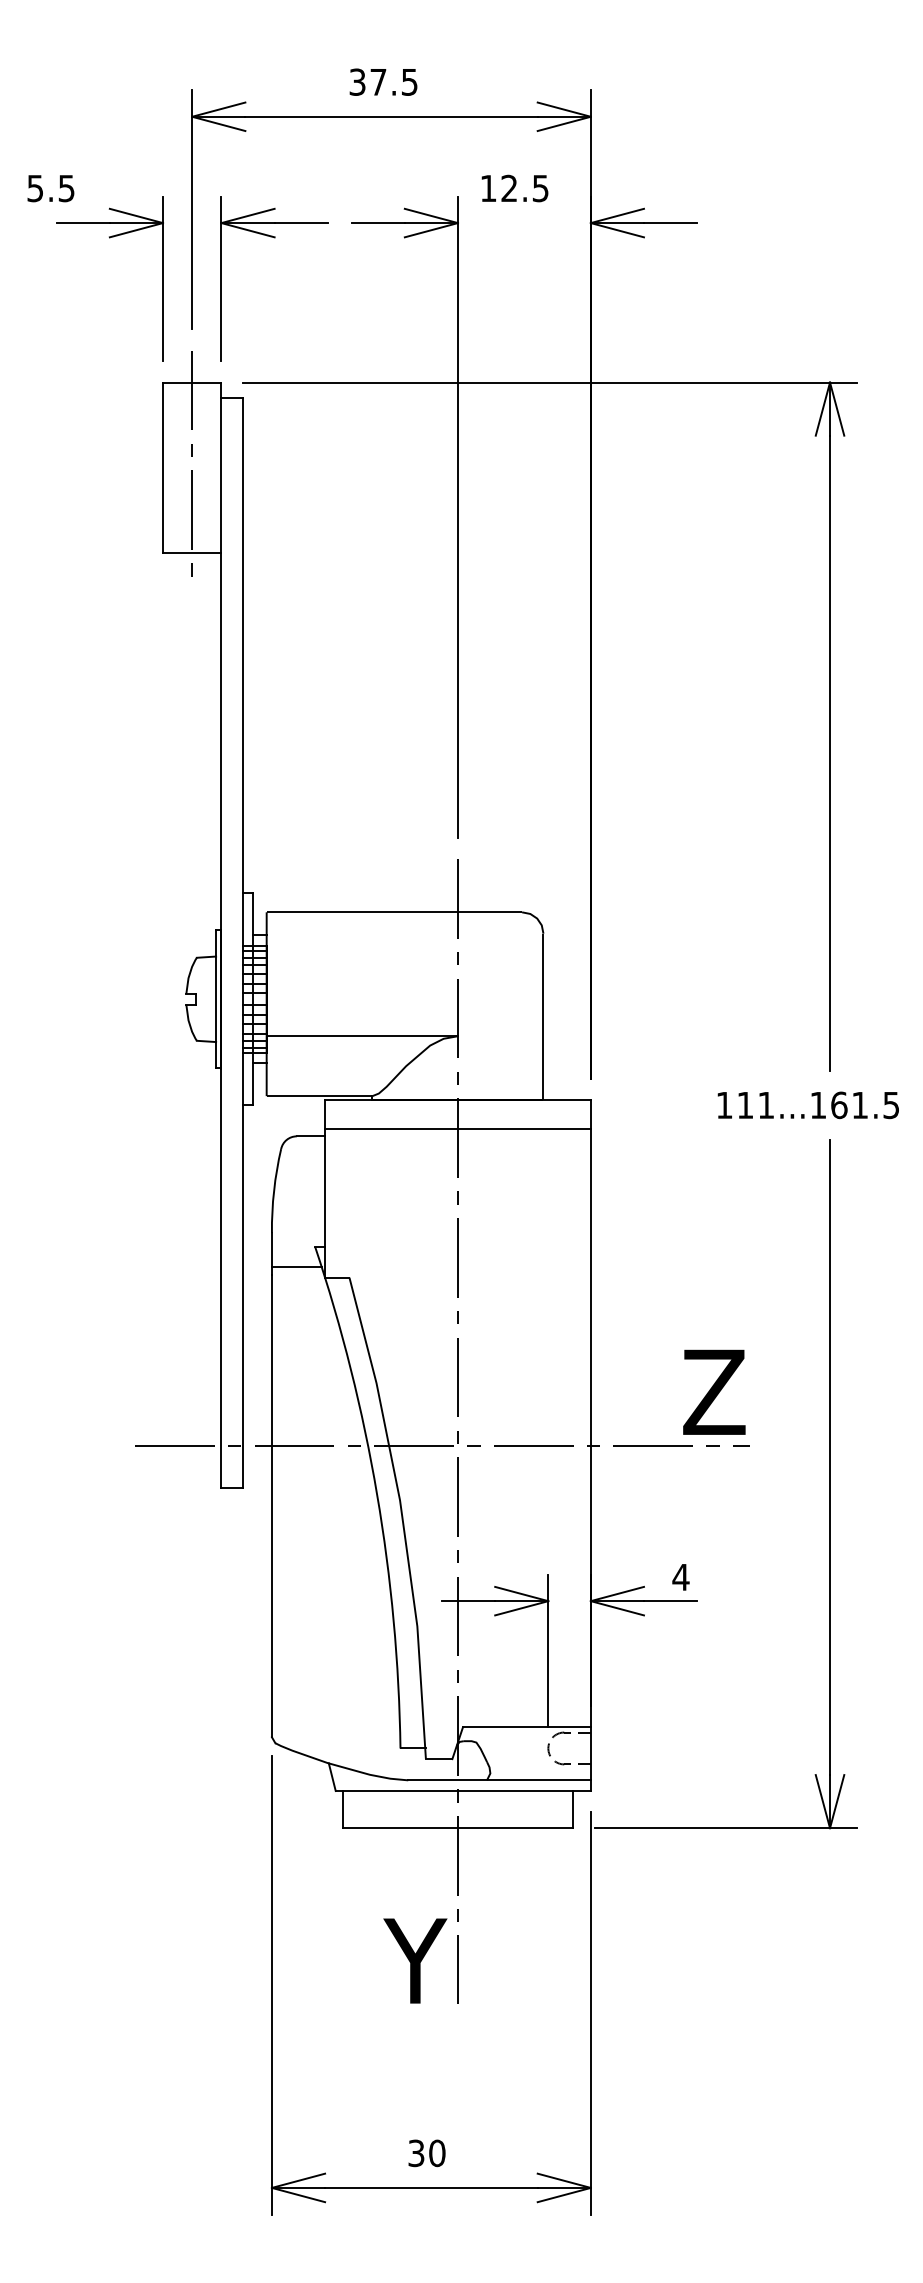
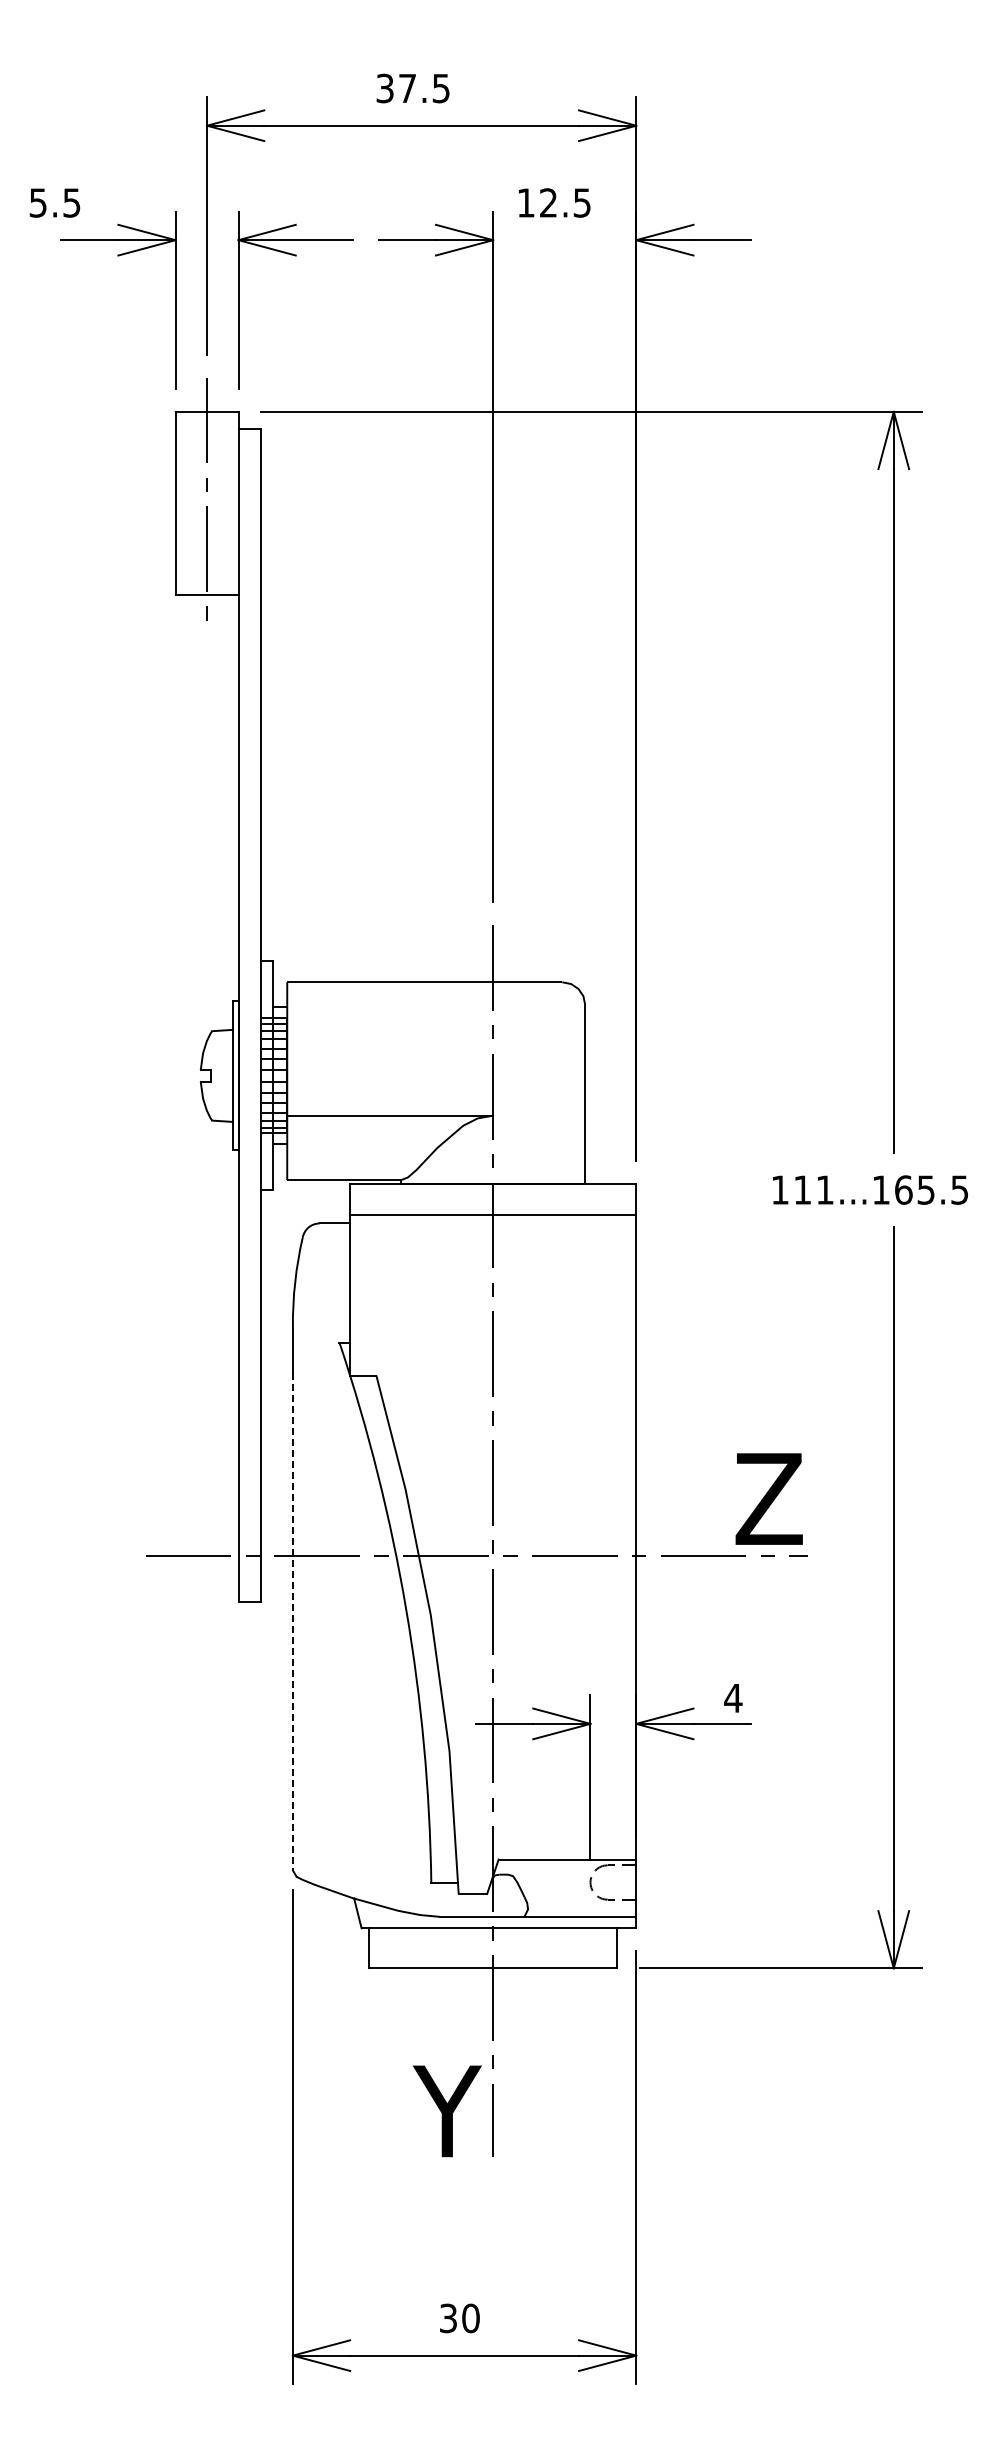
text: (859, 1104) -> (925, 1189), 111...161.5 -> 111...165.5
line: (296, 1267) -> (319, 1364), removed
line: (271, 1506) -> (292, 1621), solid -> dashed

